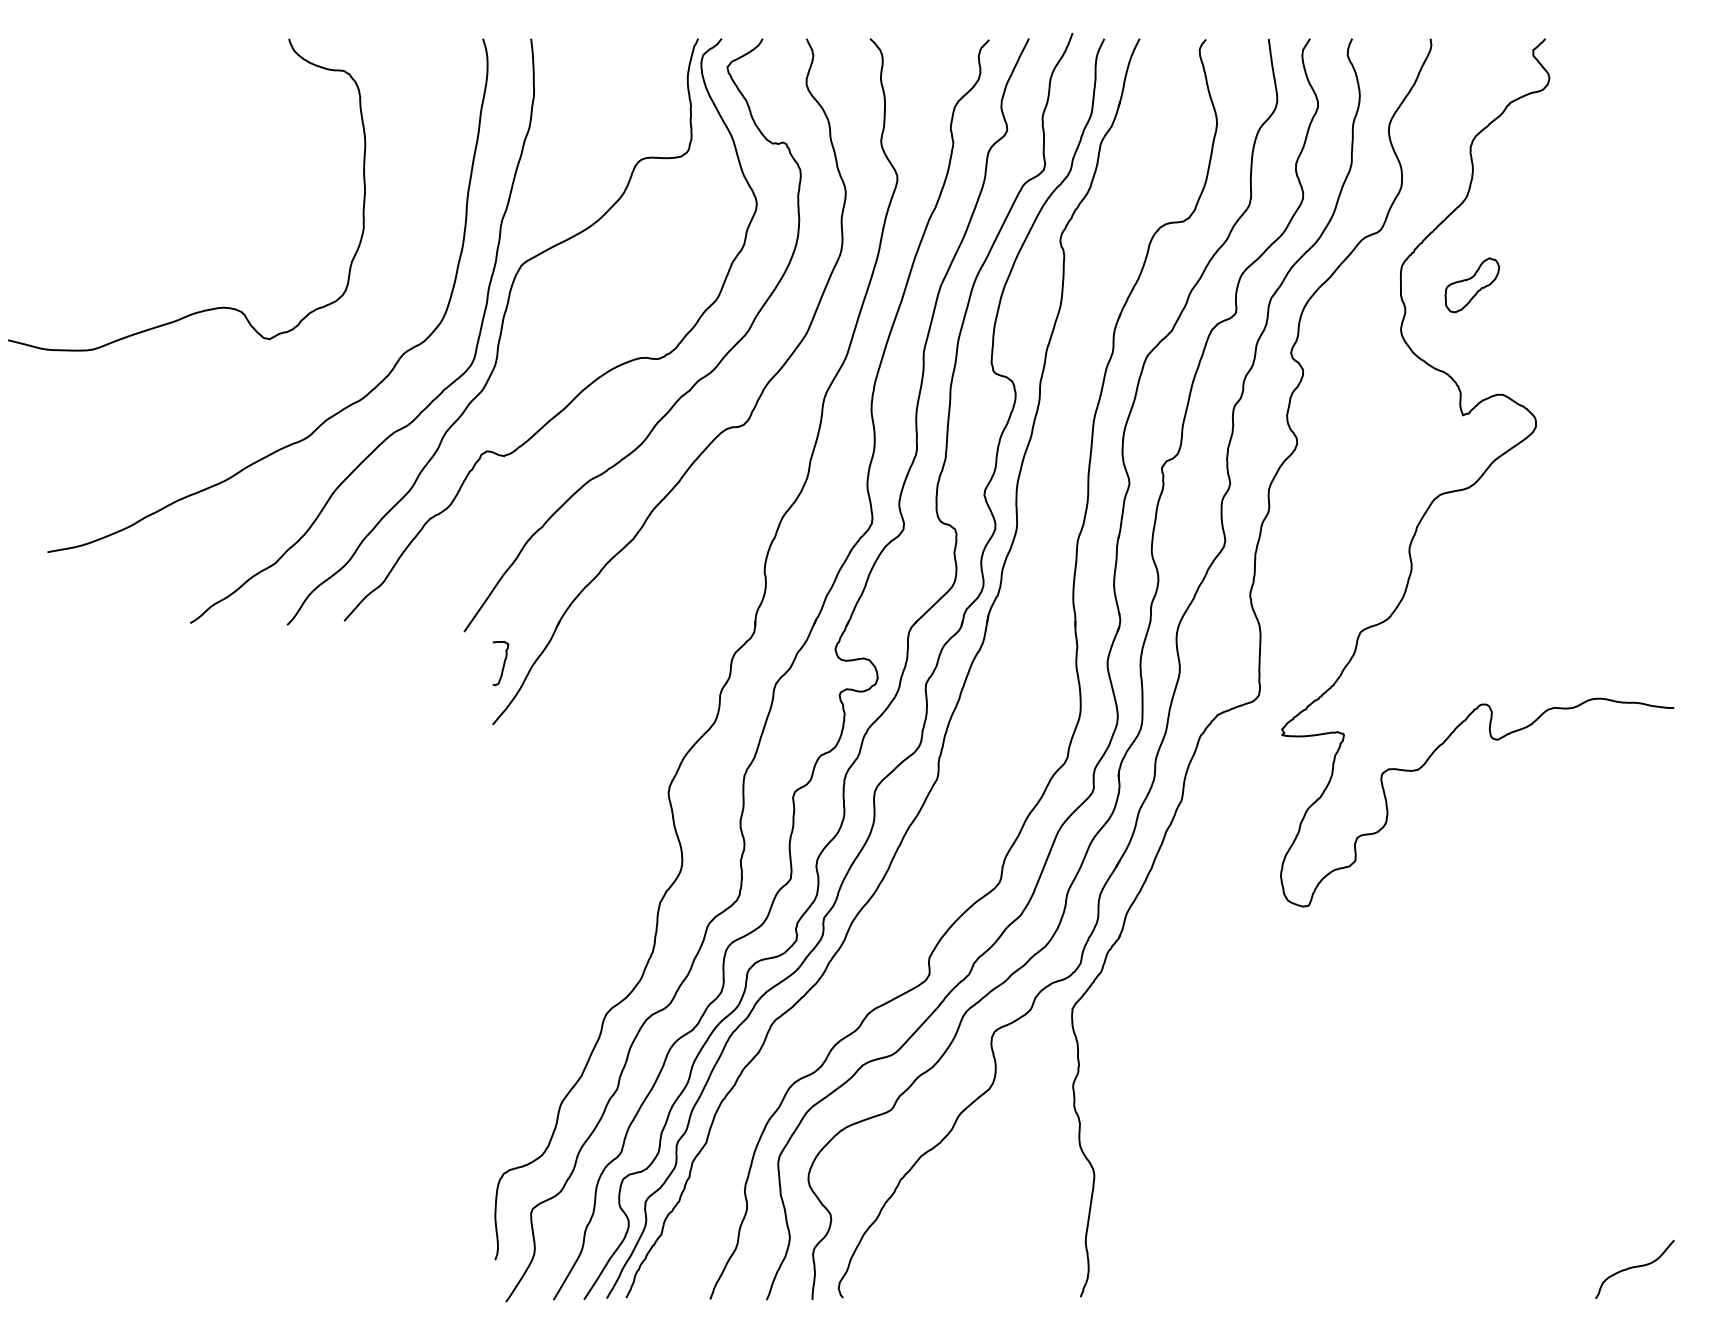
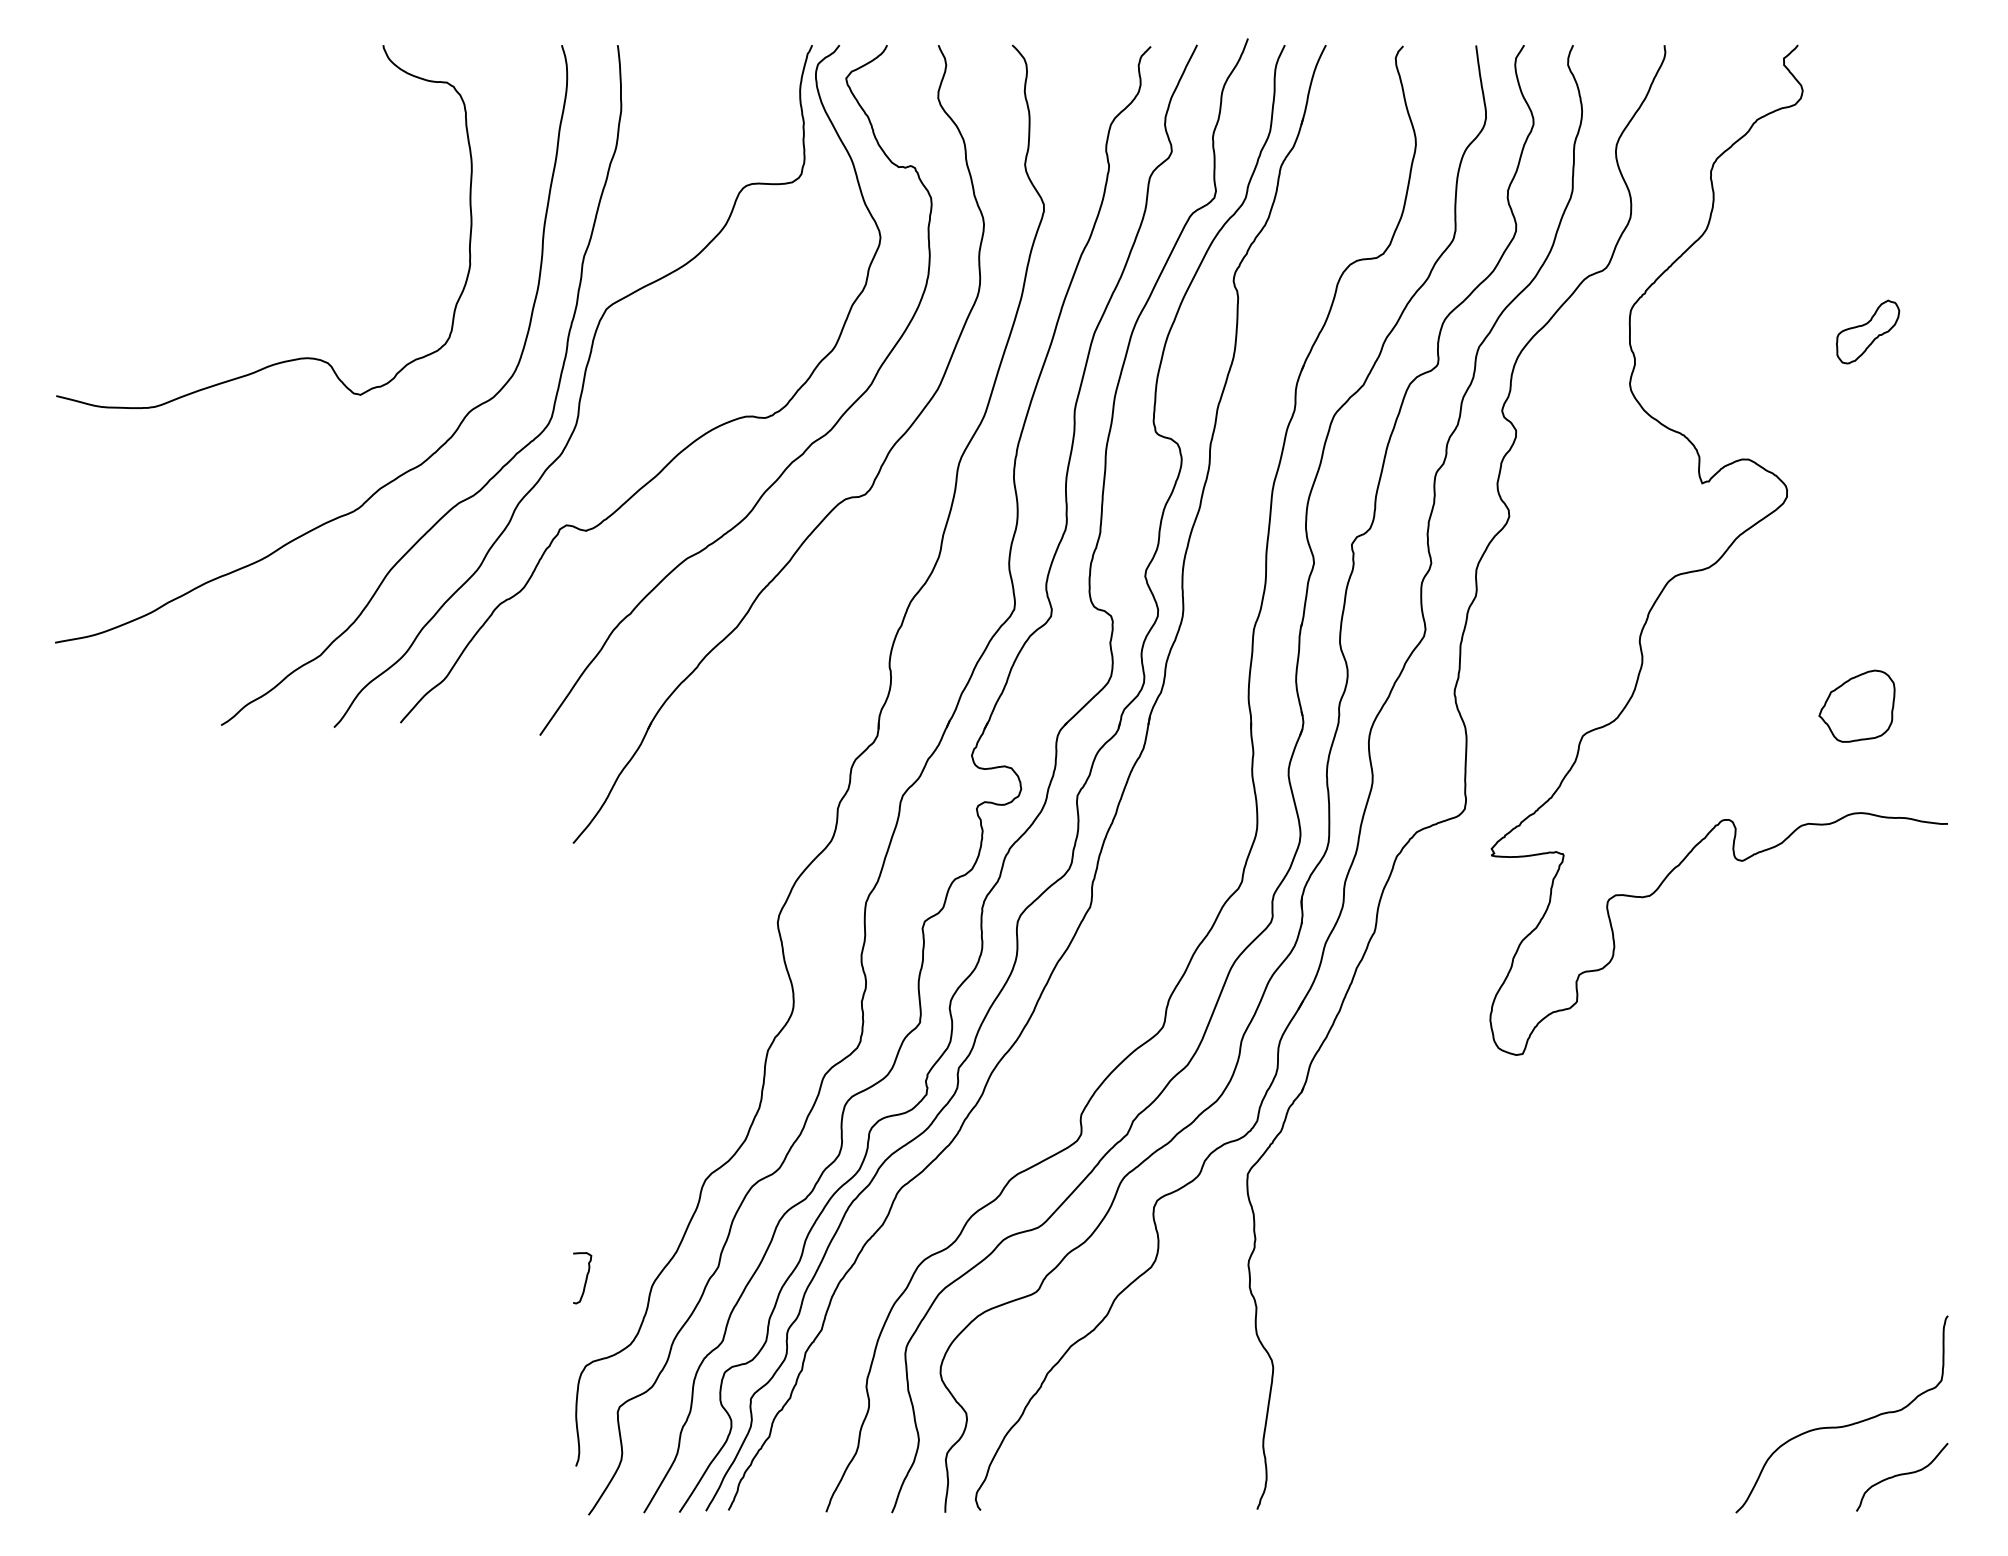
part: (1472, 284) -> (1868, 331), moved
curve: (208, 308) -> (289, 359), moved
part: (1595, 606) -> (1856, 705), added
curve: (503, 663) -> (585, 1278), moved
curve: (1583, 1224) -> (1842, 1425), added

